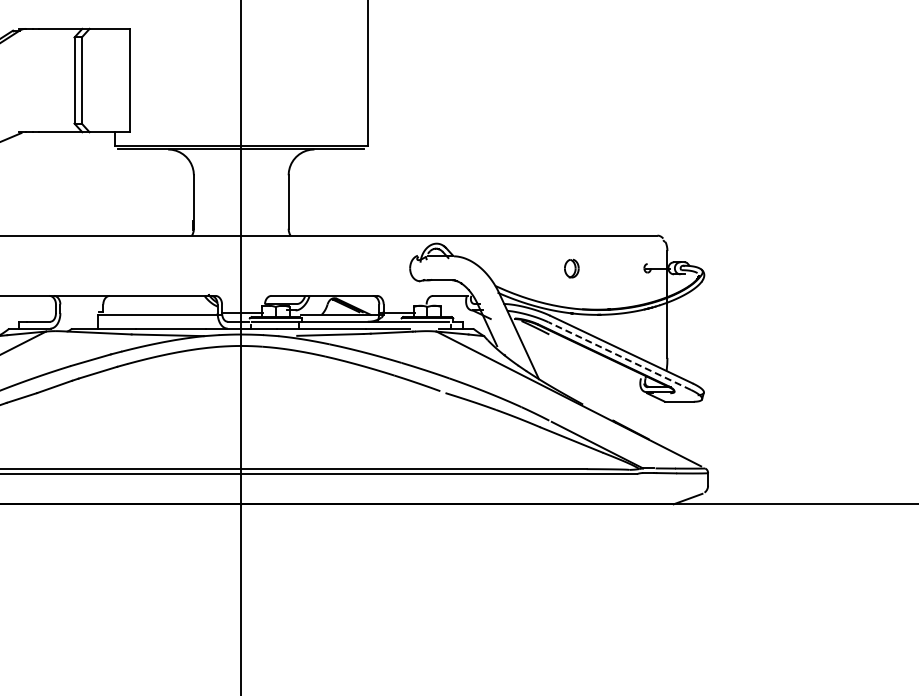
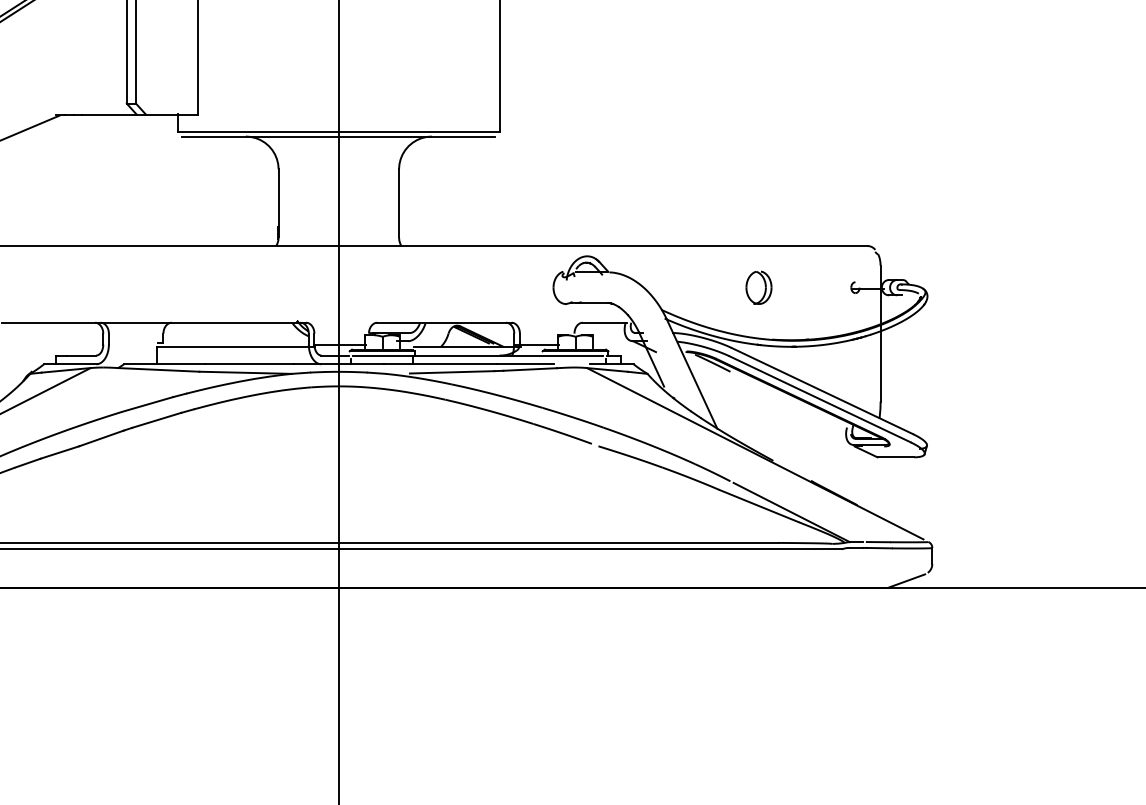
part: (571, 268) -> (758, 287), size x1.43
line: (619, 356) -> (819, 399), dashed -> solid

